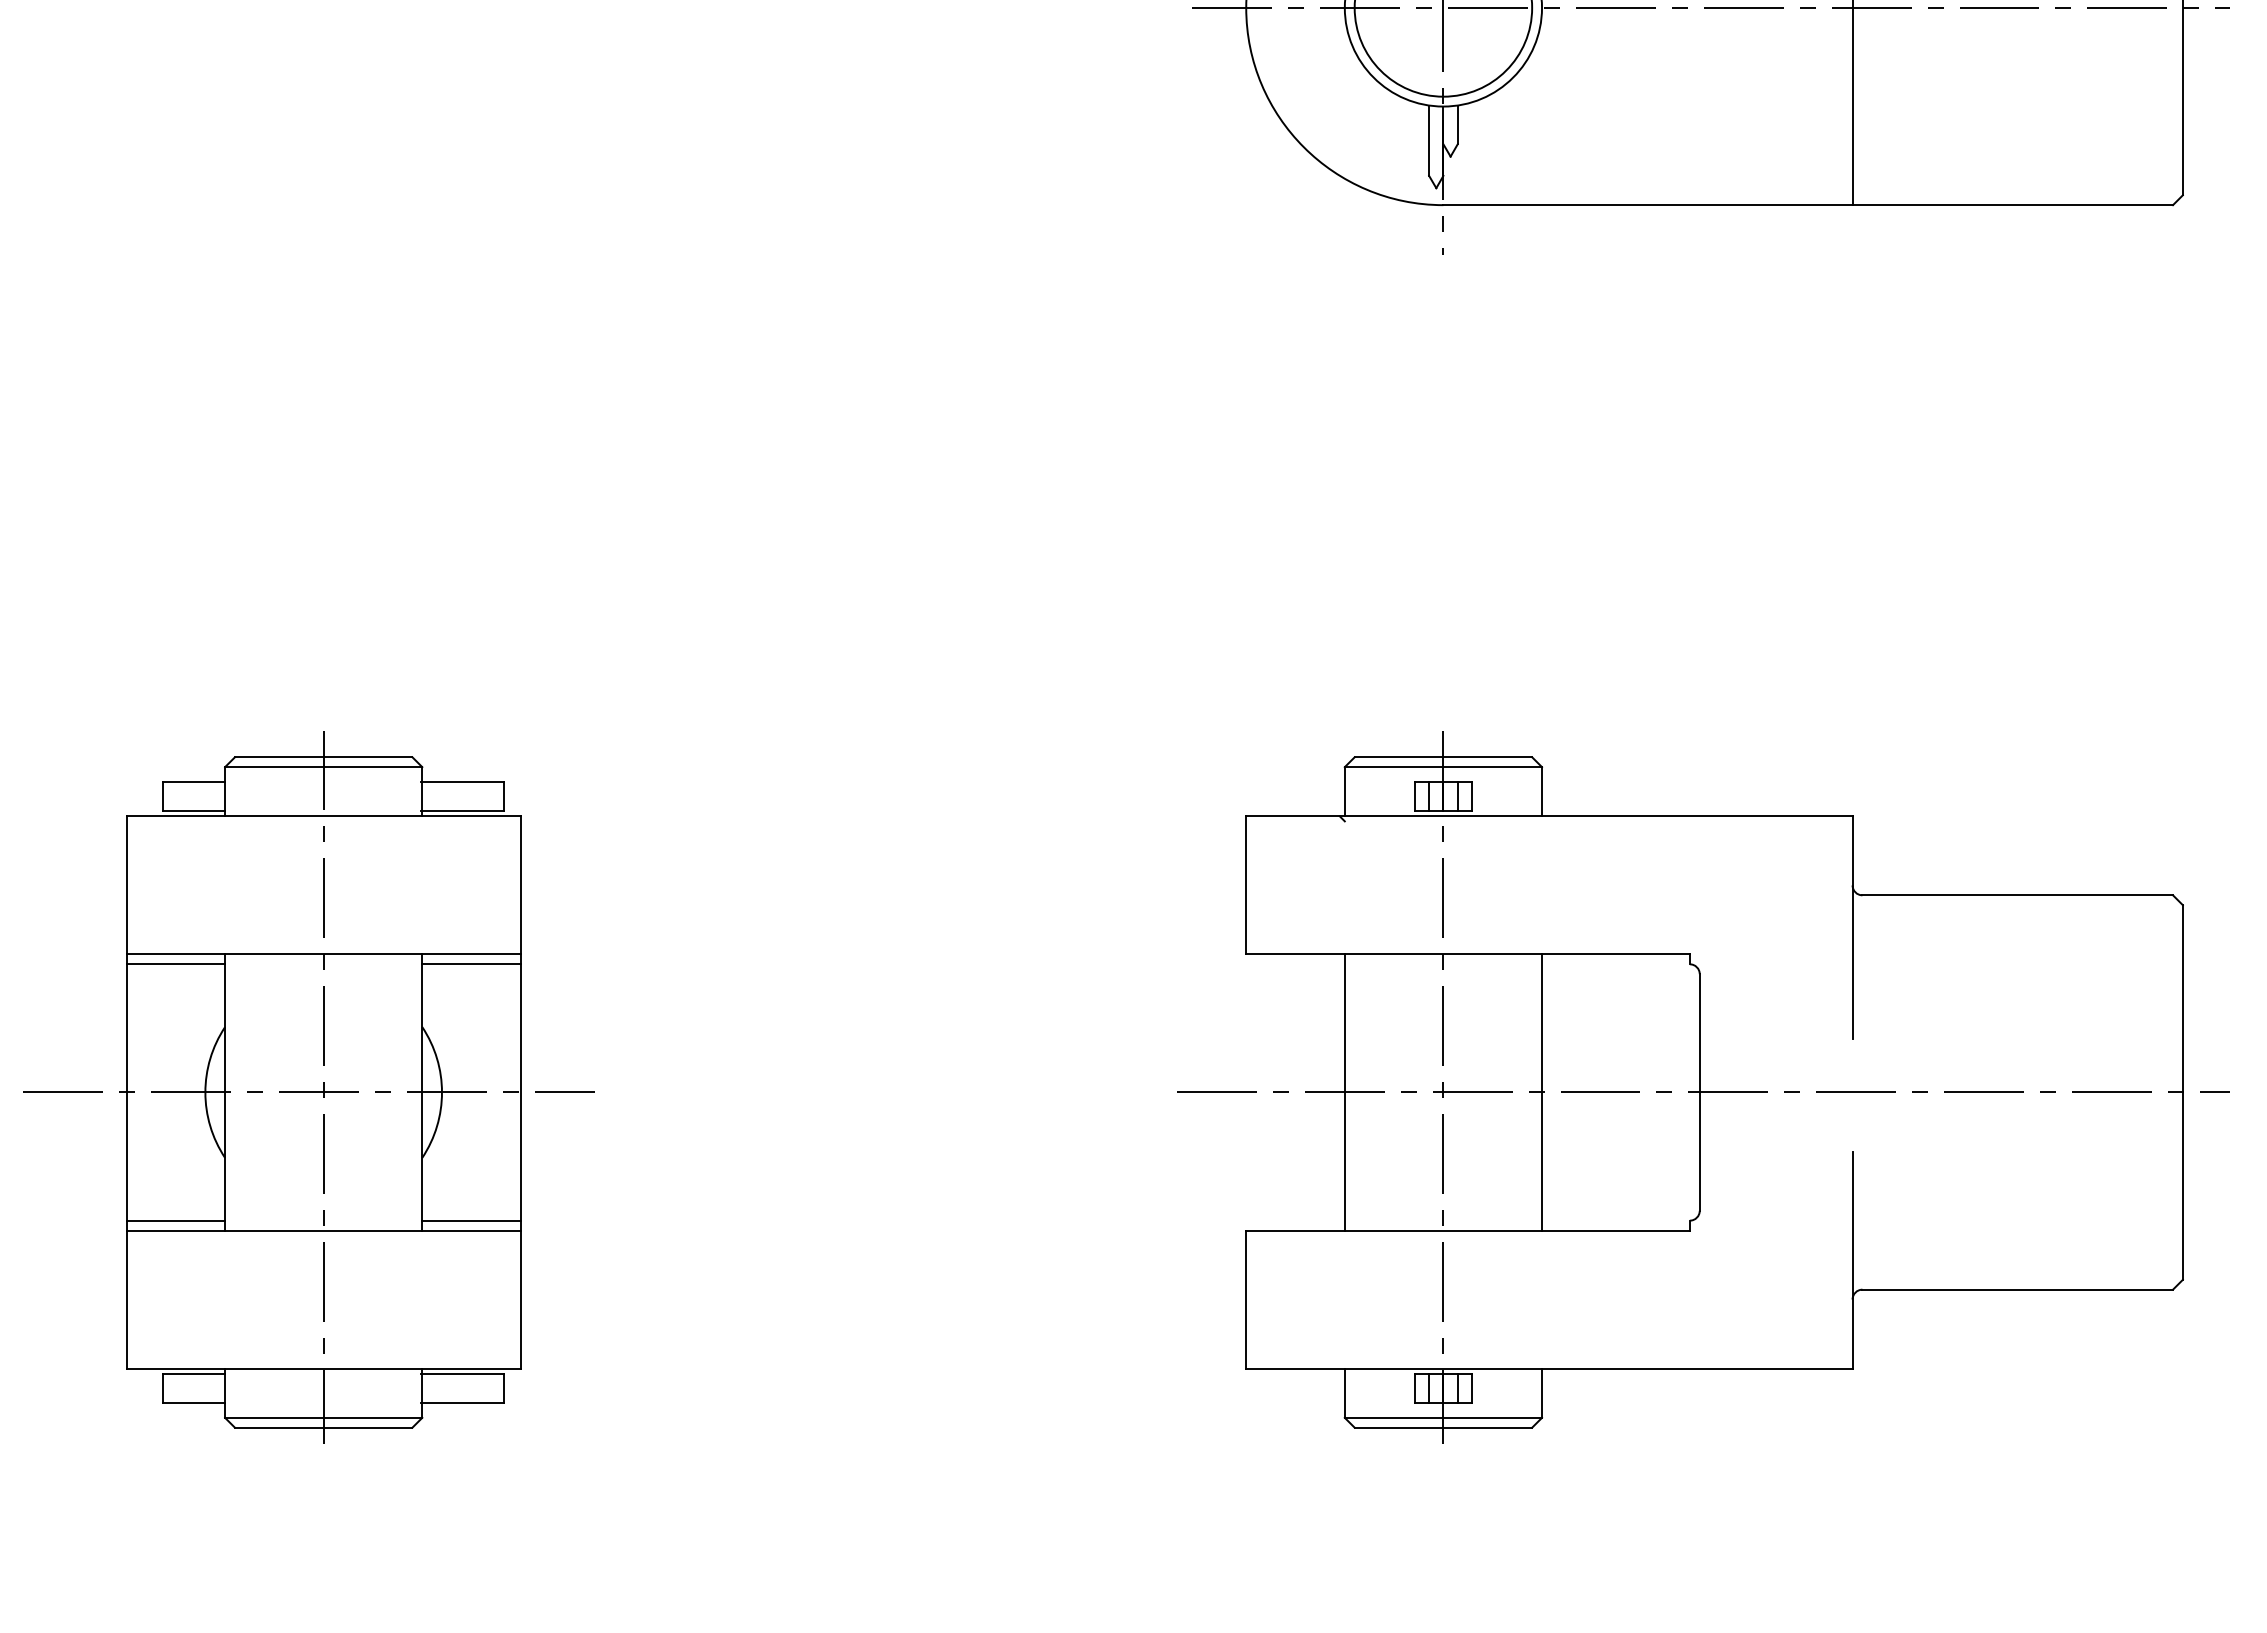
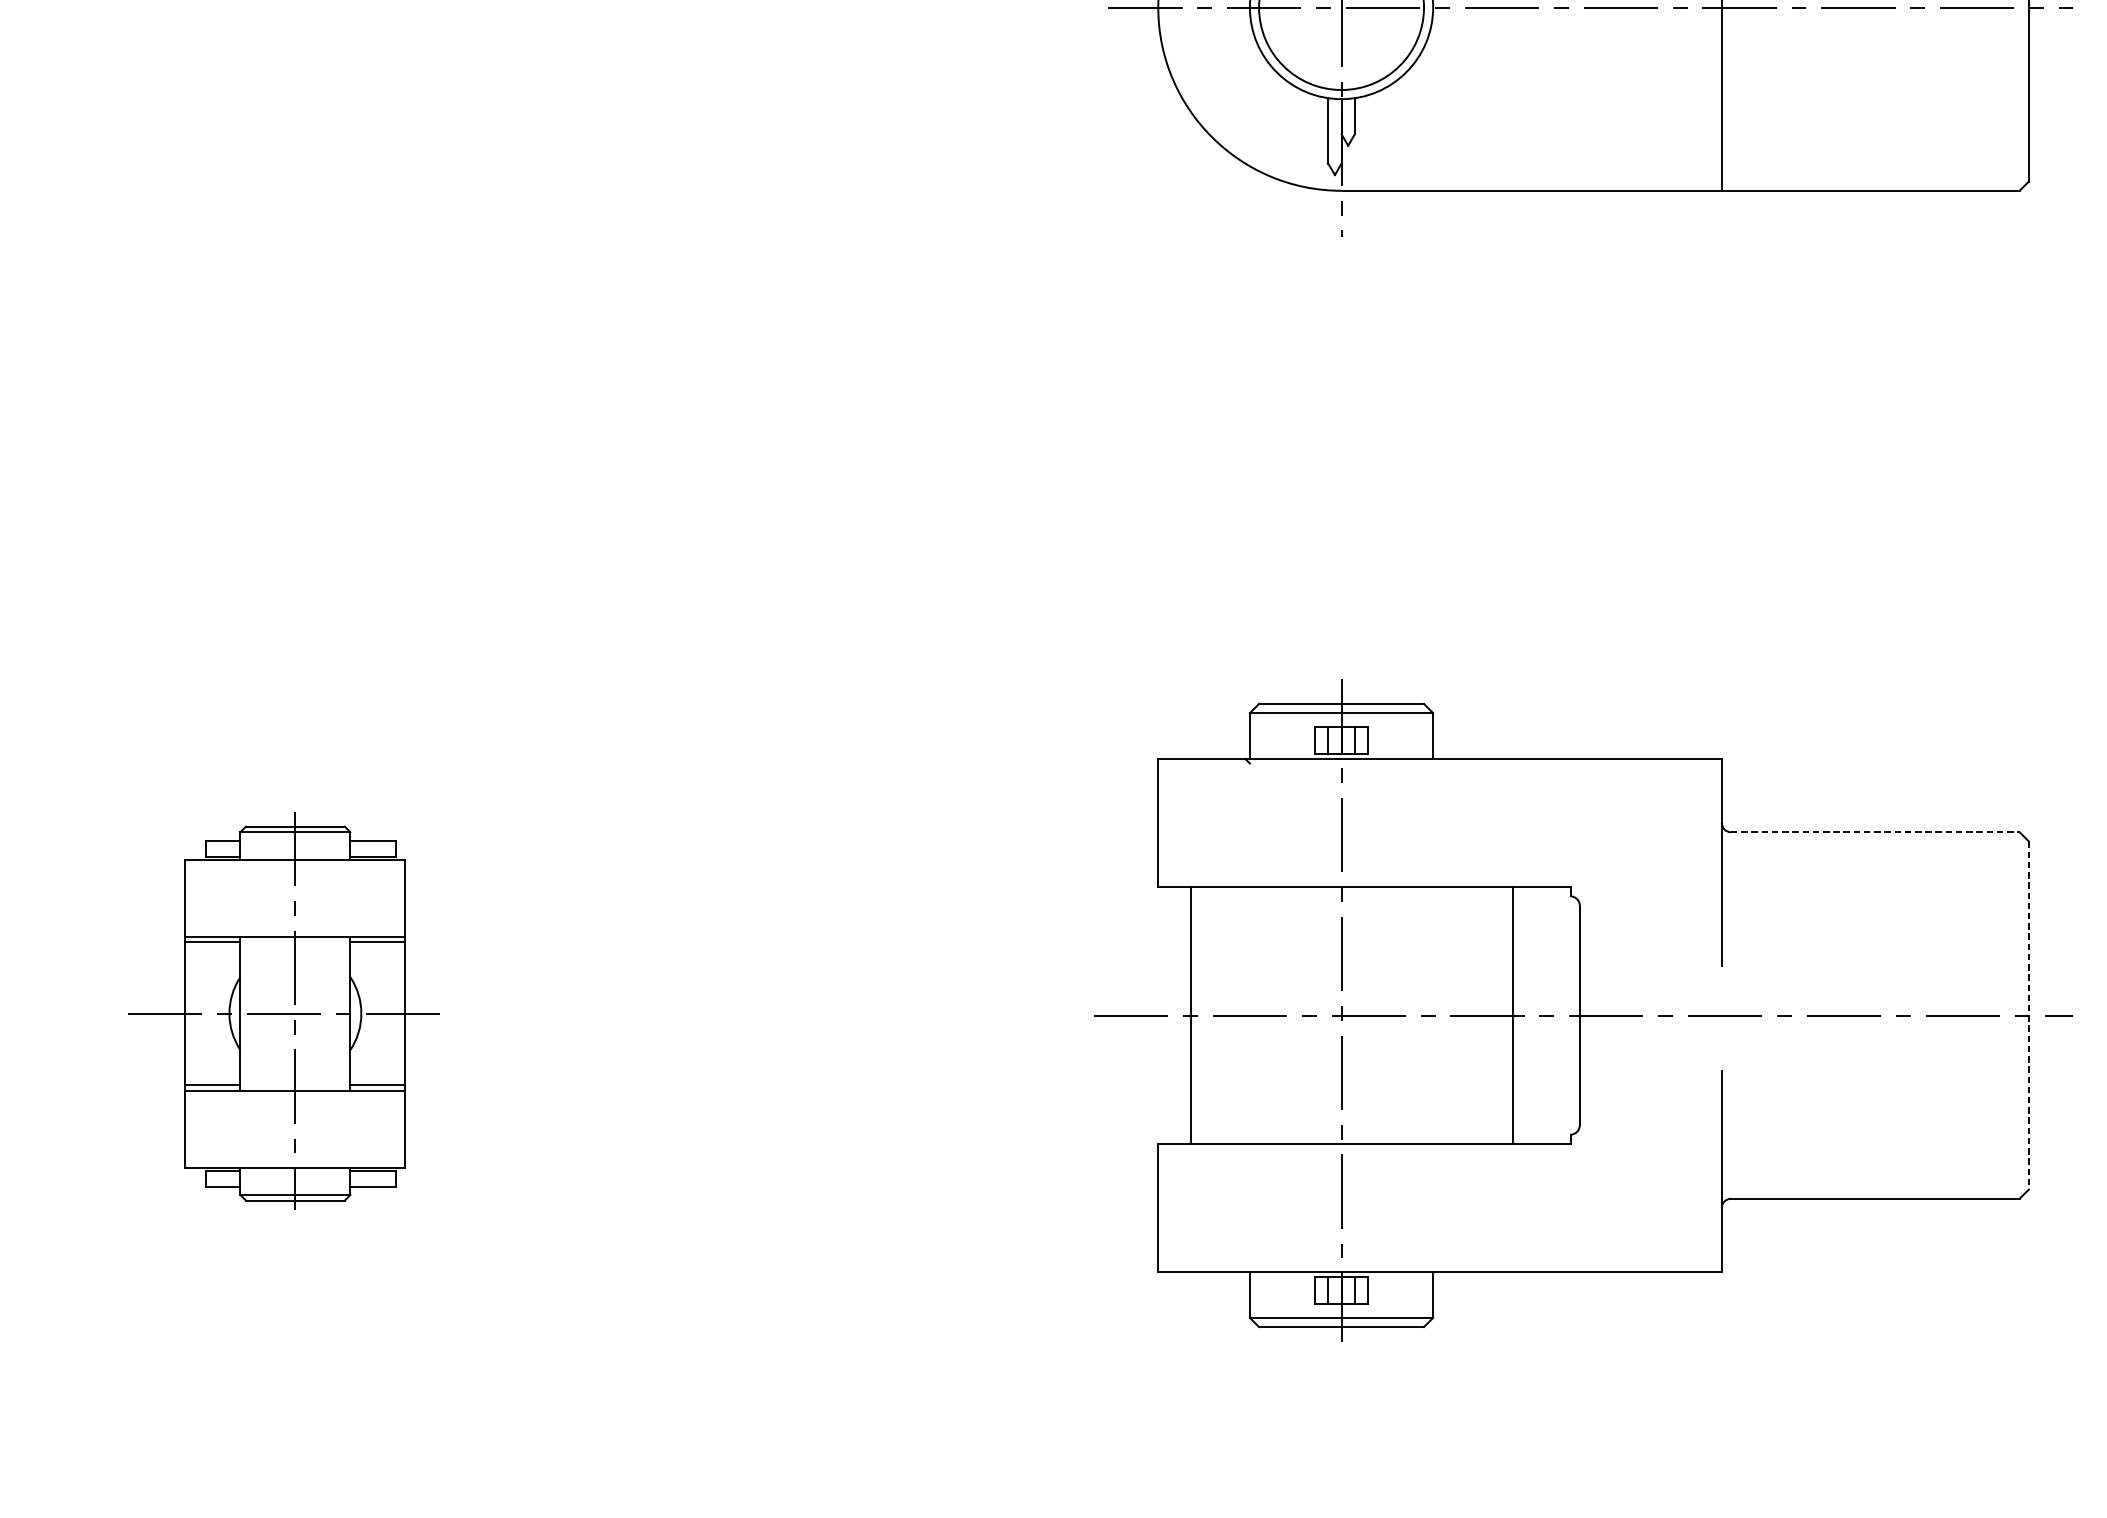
line: (2018, 895) -> (1876, 832), solid -> dashed
part: (308, 1087) -> (286, 1010), size x0.6
line: (1344, 1092) -> (1191, 1015), moved
line: (1542, 1092) -> (1513, 1015), moved
line: (2182, 1092) -> (2028, 1015), solid -> dashed

